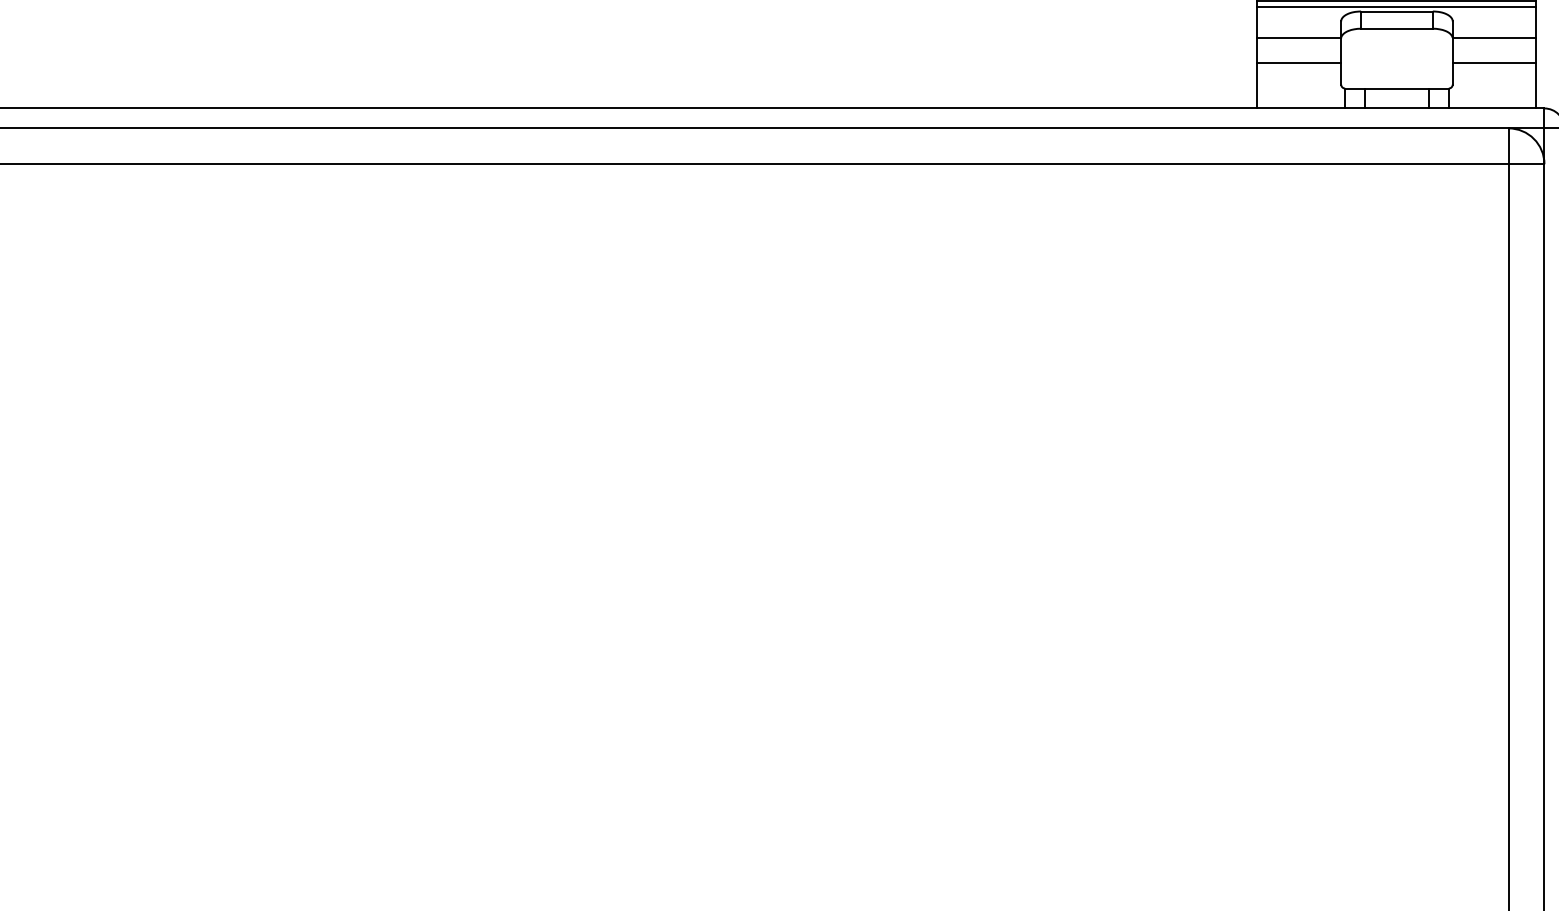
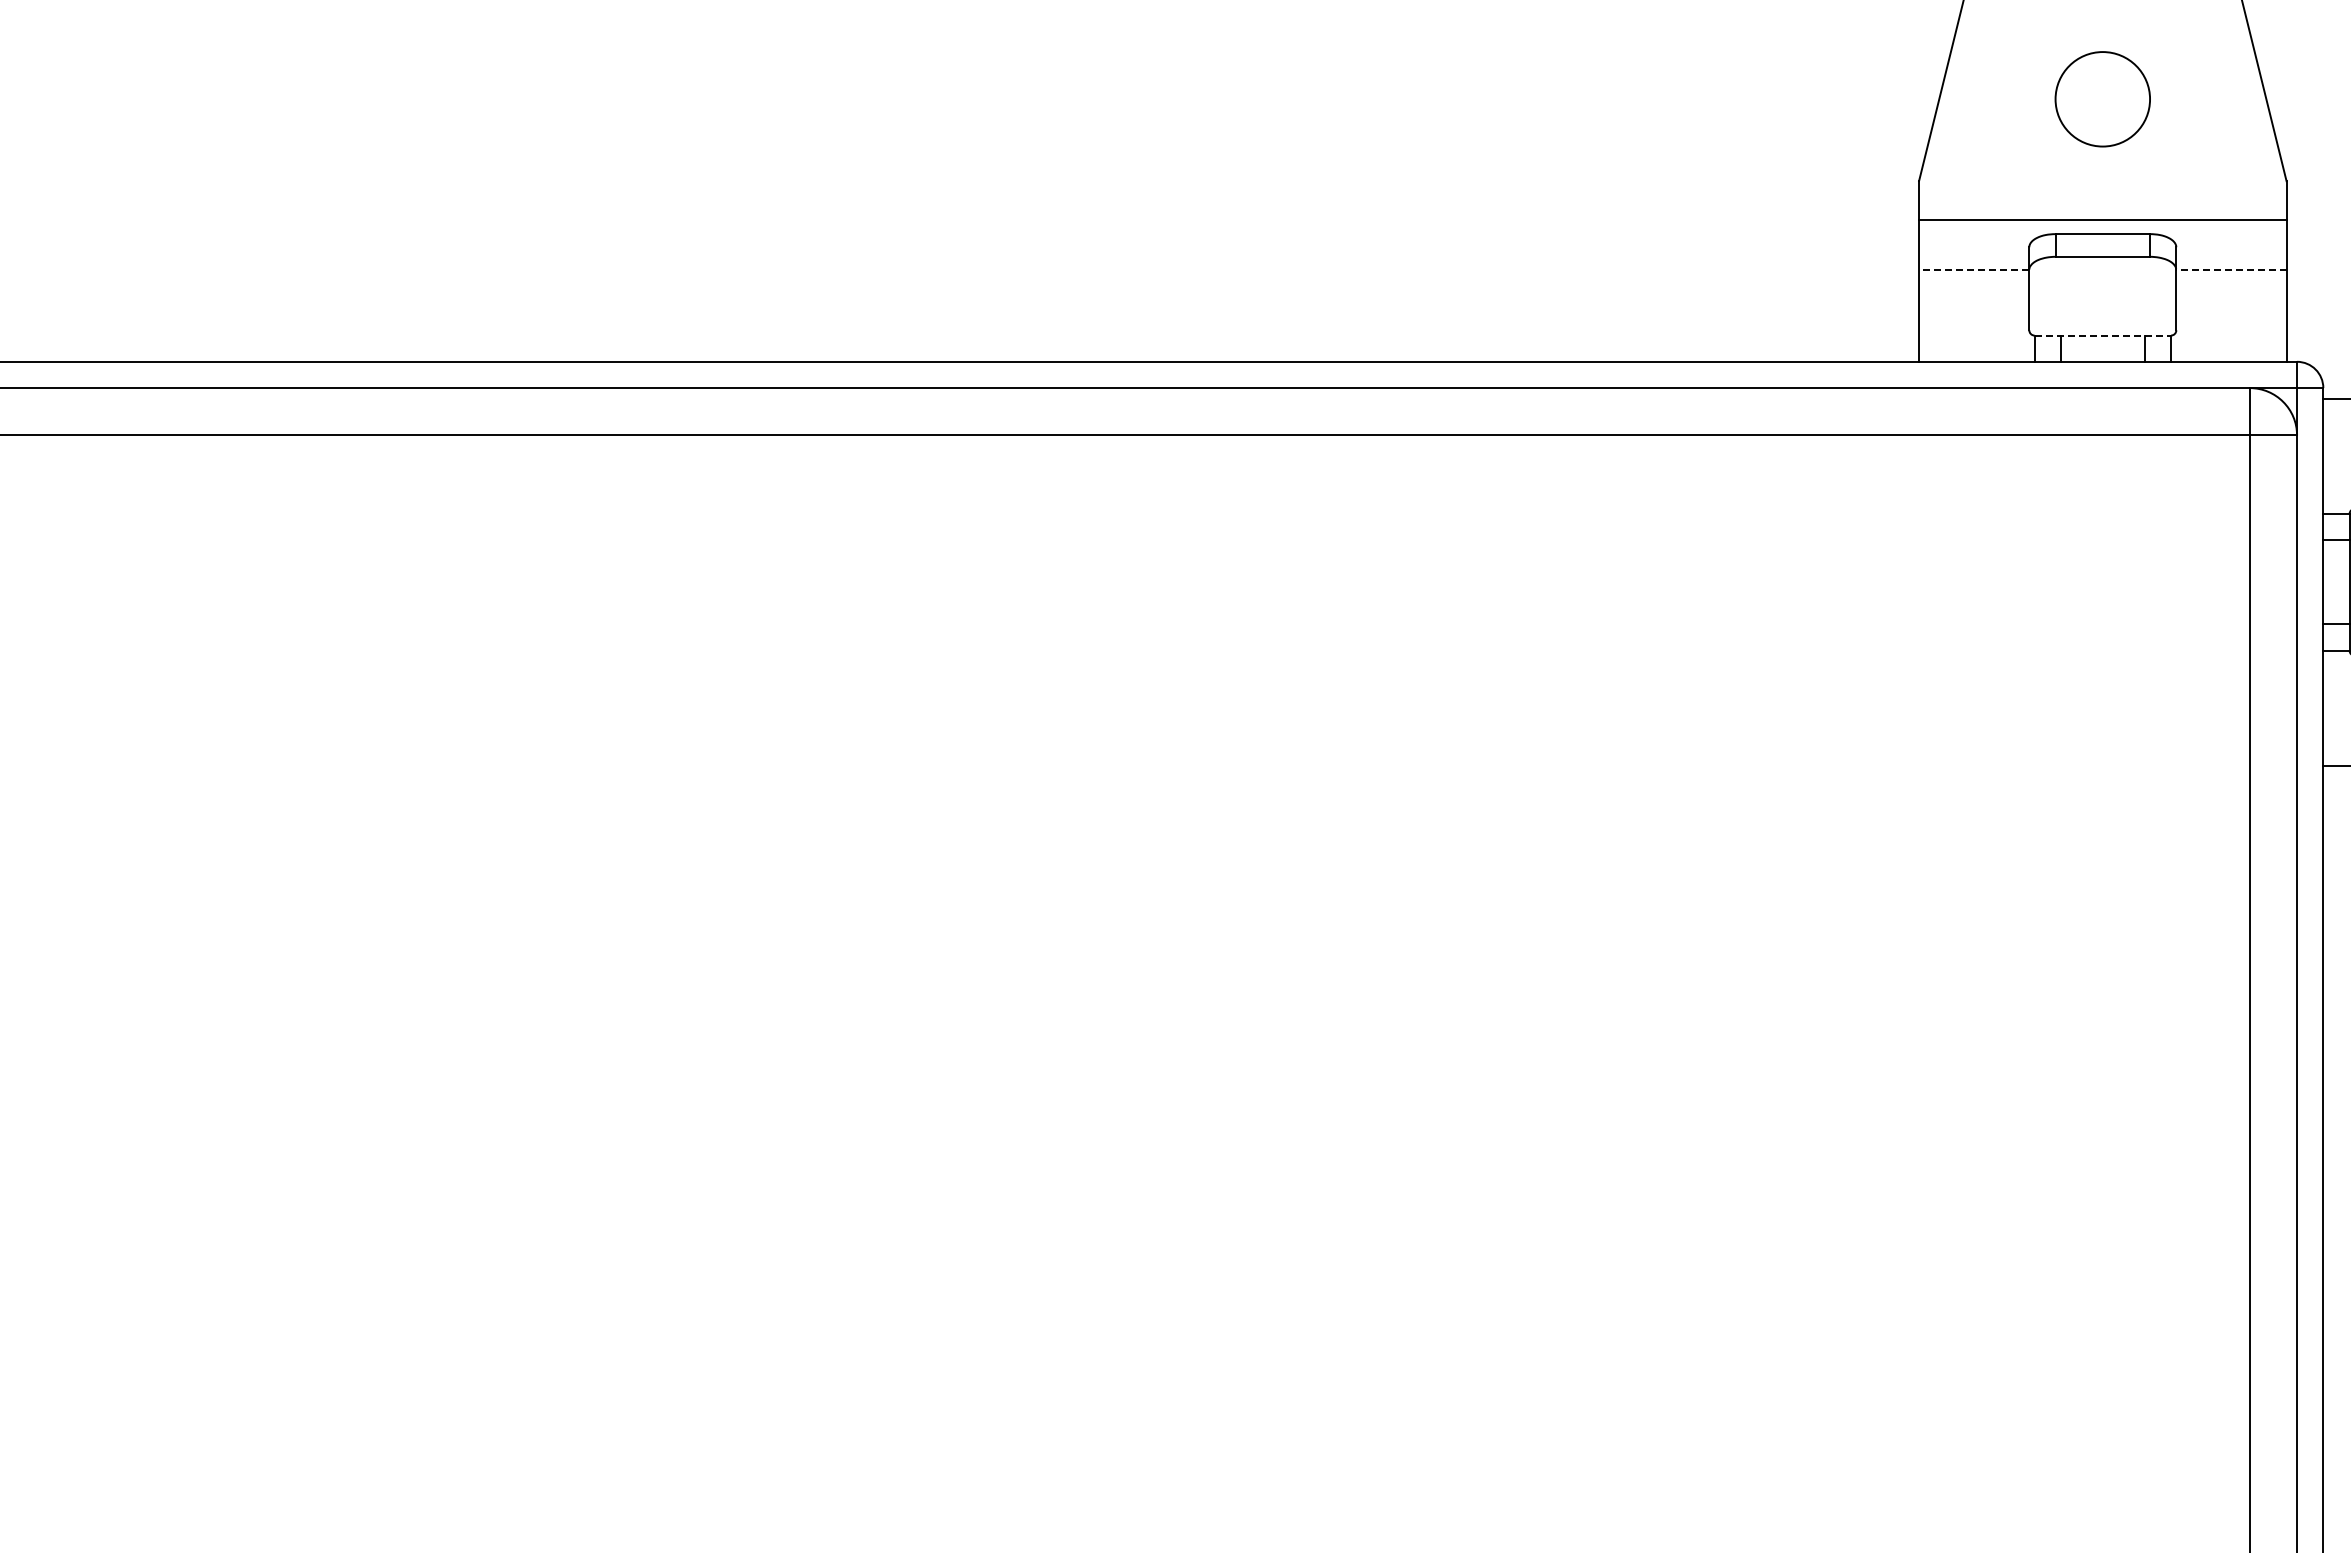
line: (1396, 7) -> (2102, 228), removed
line: (1298, 38) -> (1973, 269), solid -> dashed
line: (1493, 38) -> (2230, 269), solid -> dashed
line: (1299, 62) -> (1974, 301), removed
line: (1494, 62) -> (2231, 301), removed
line: (1397, 88) -> (2103, 335), solid -> dashed

